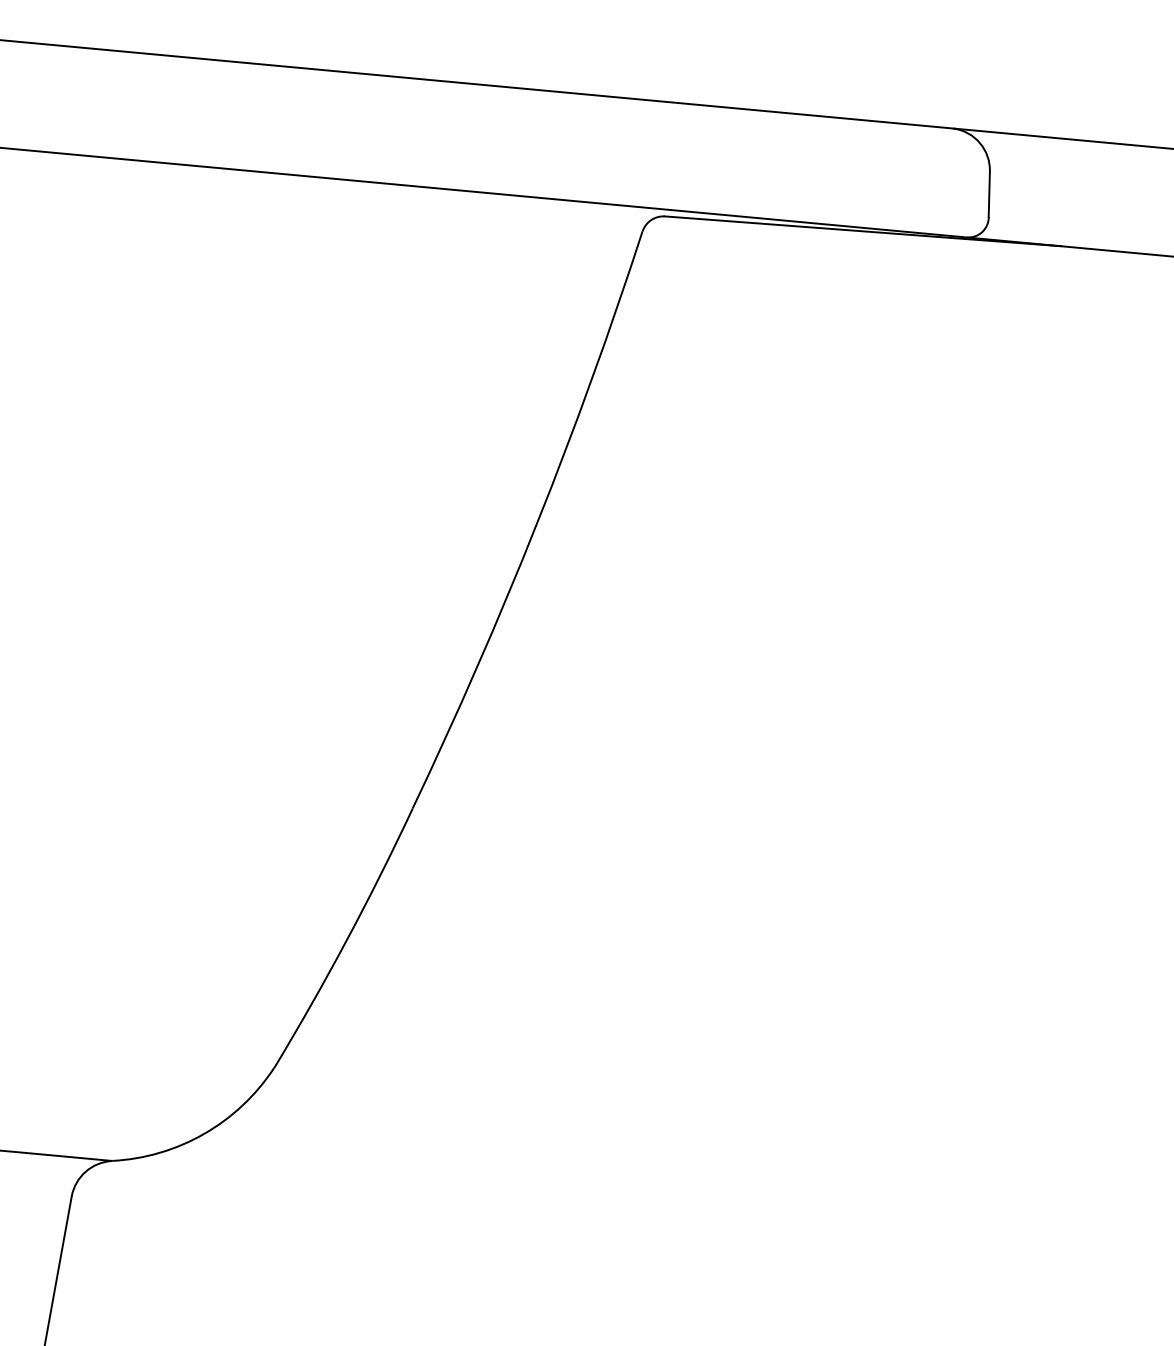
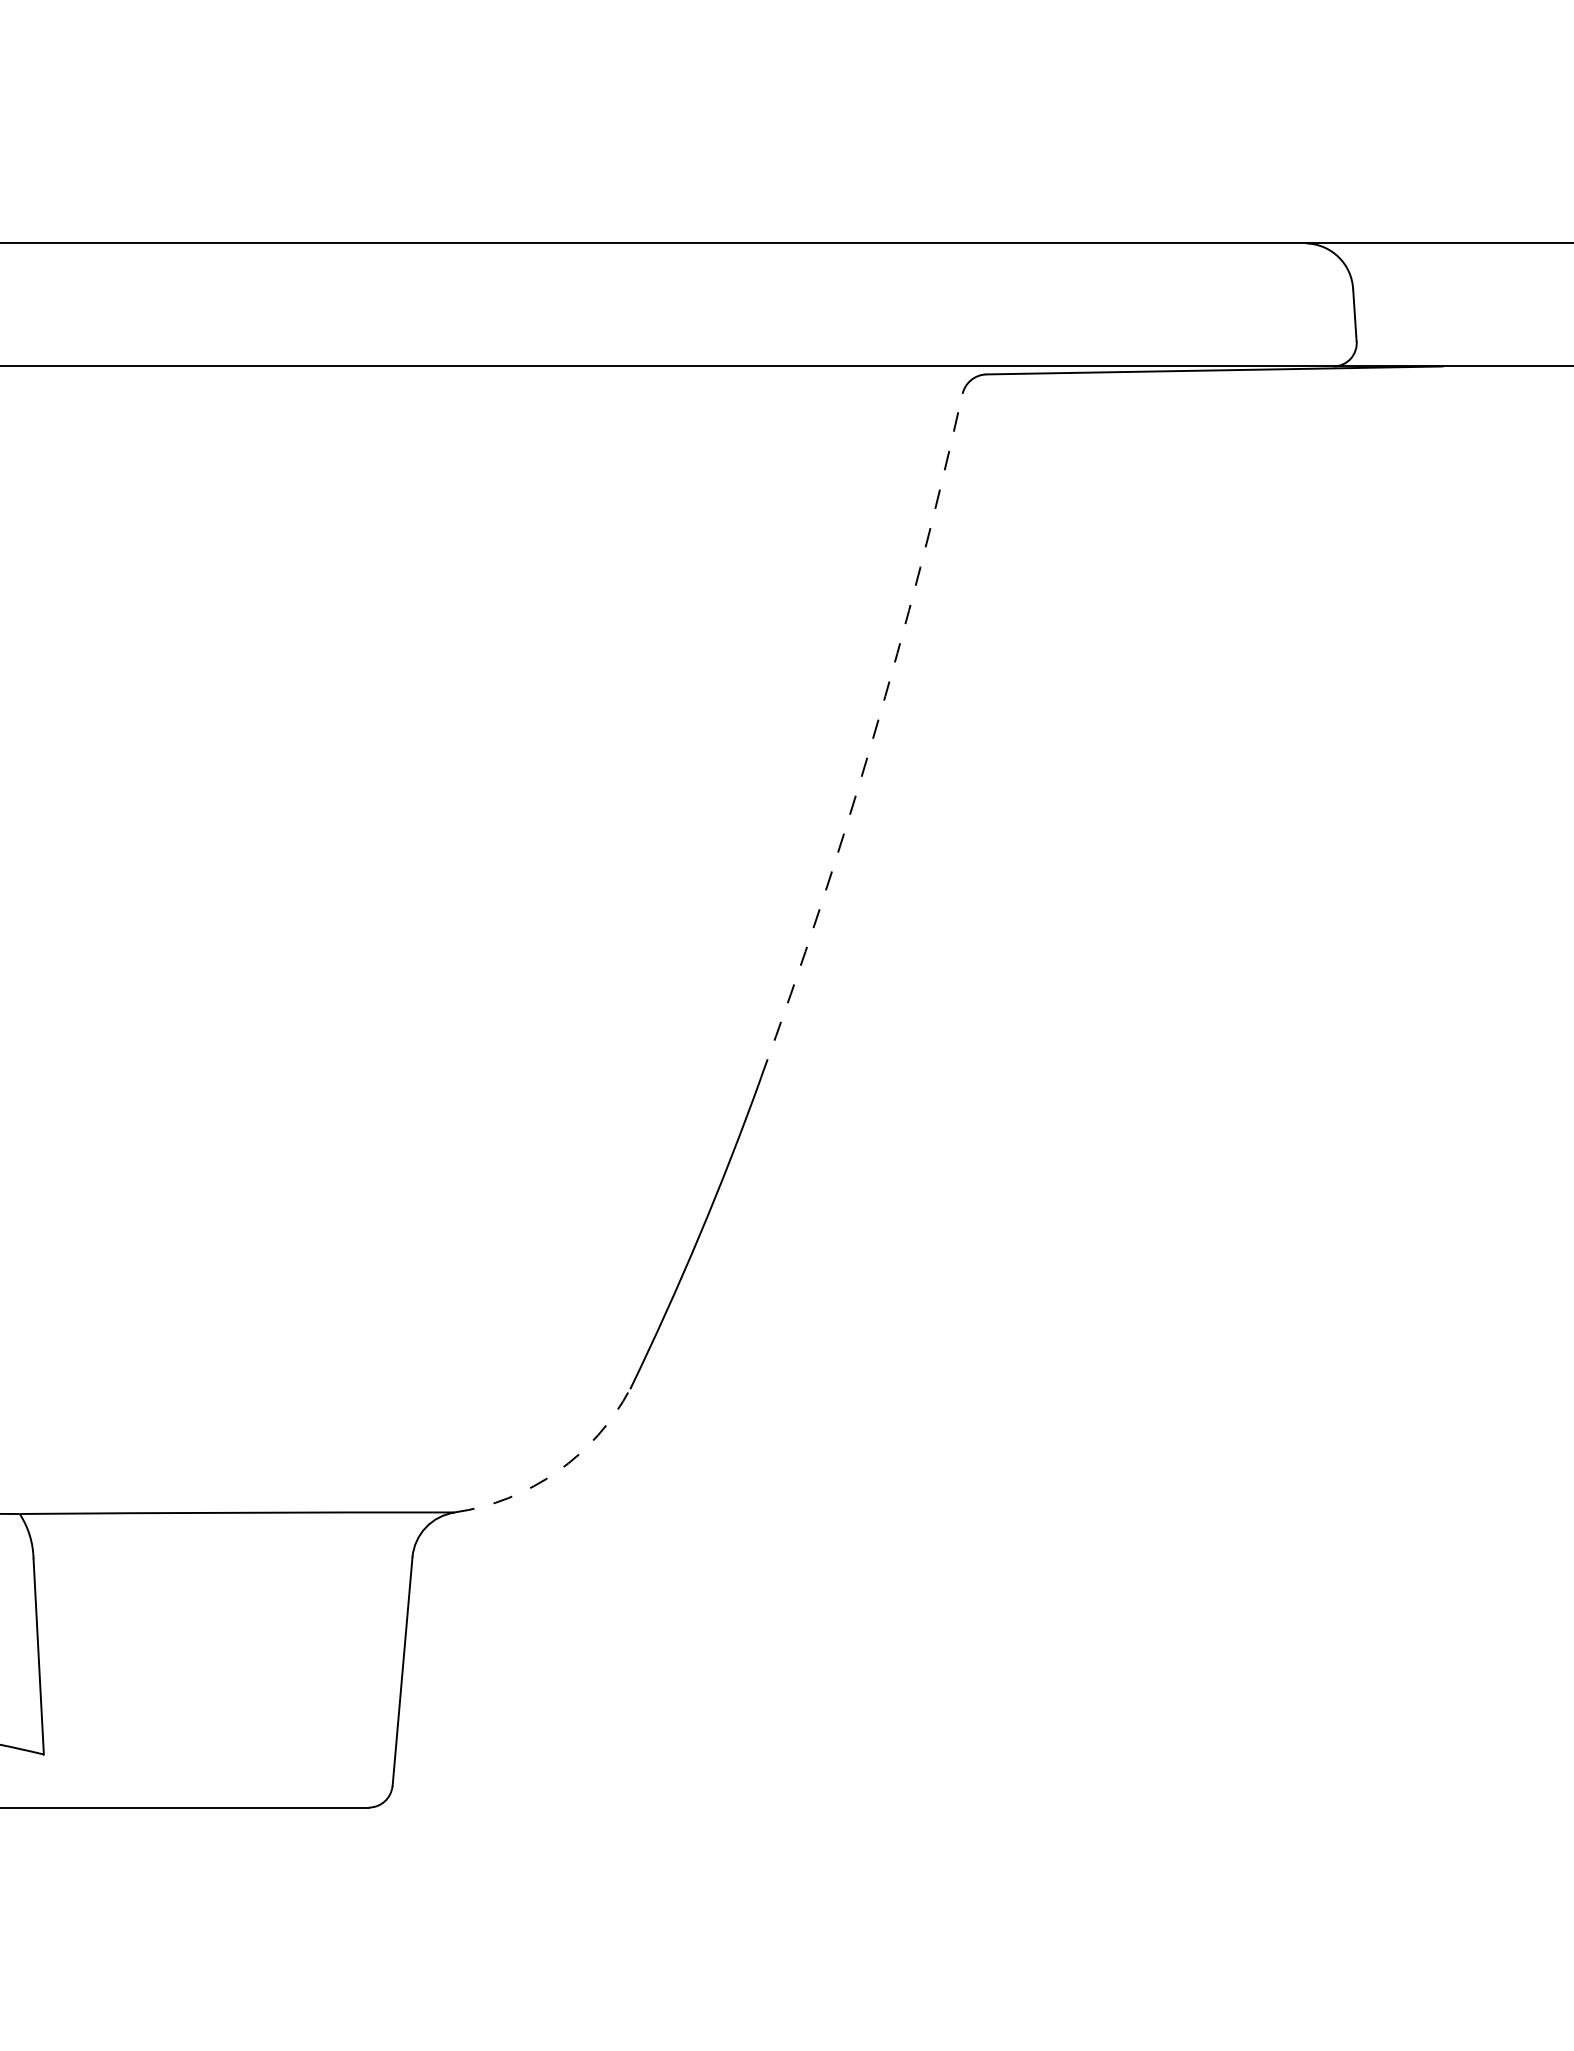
arc: (536, 523) -> (872, 739), solid -> dashed
arc: (204, 1133) -> (557, 1471), solid -> dashed

